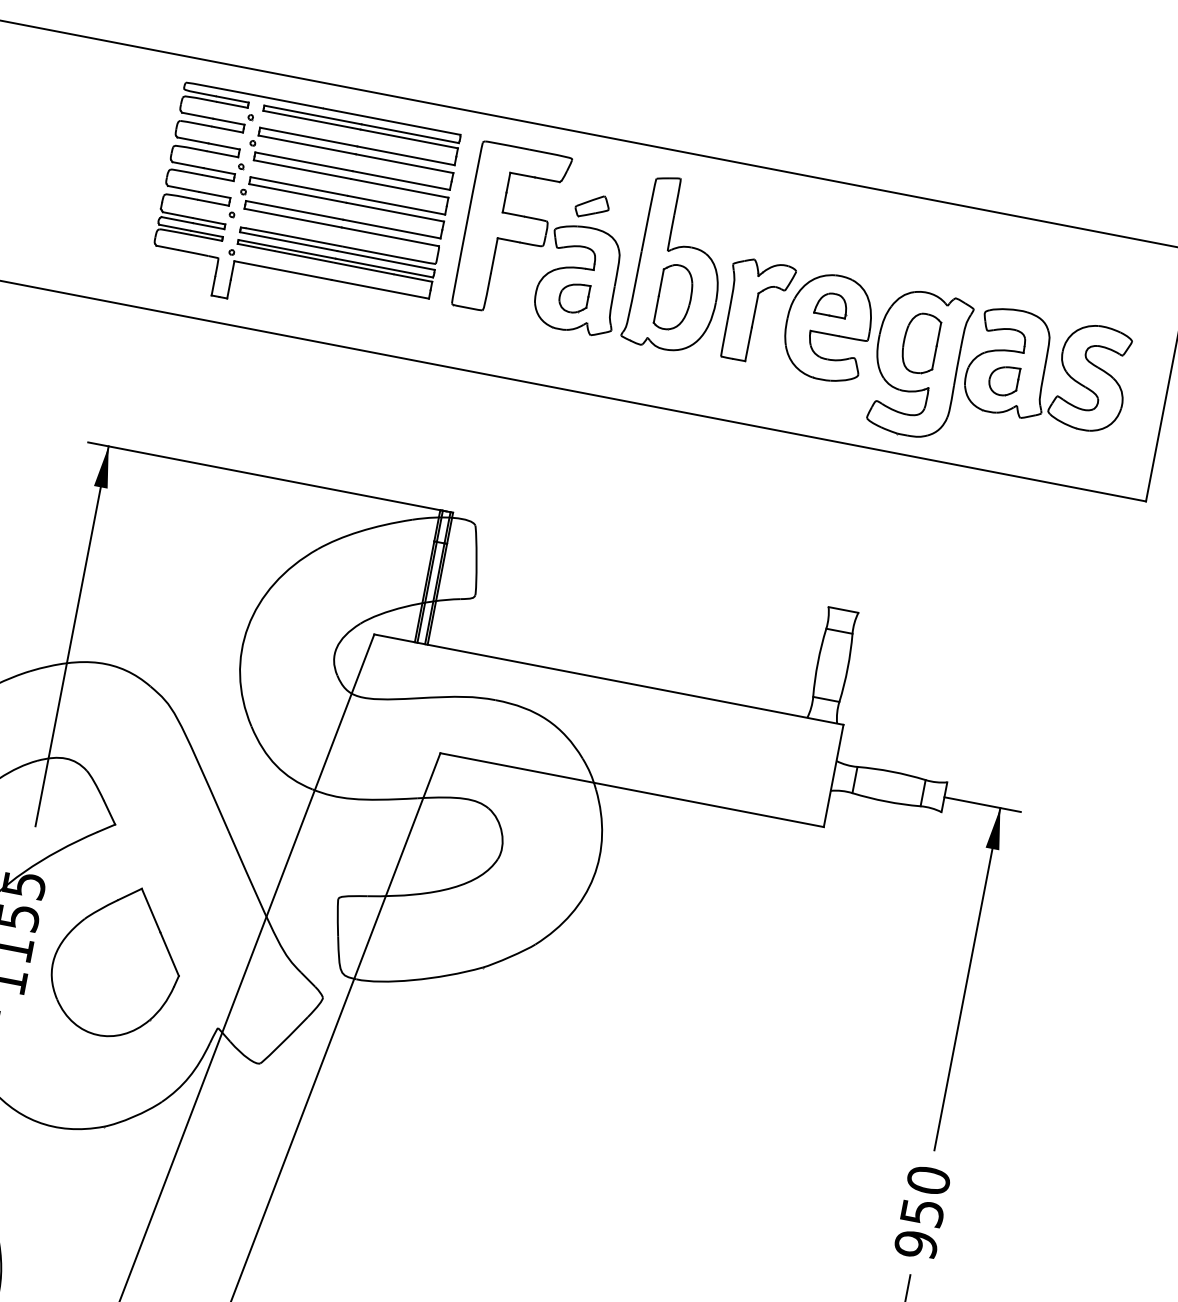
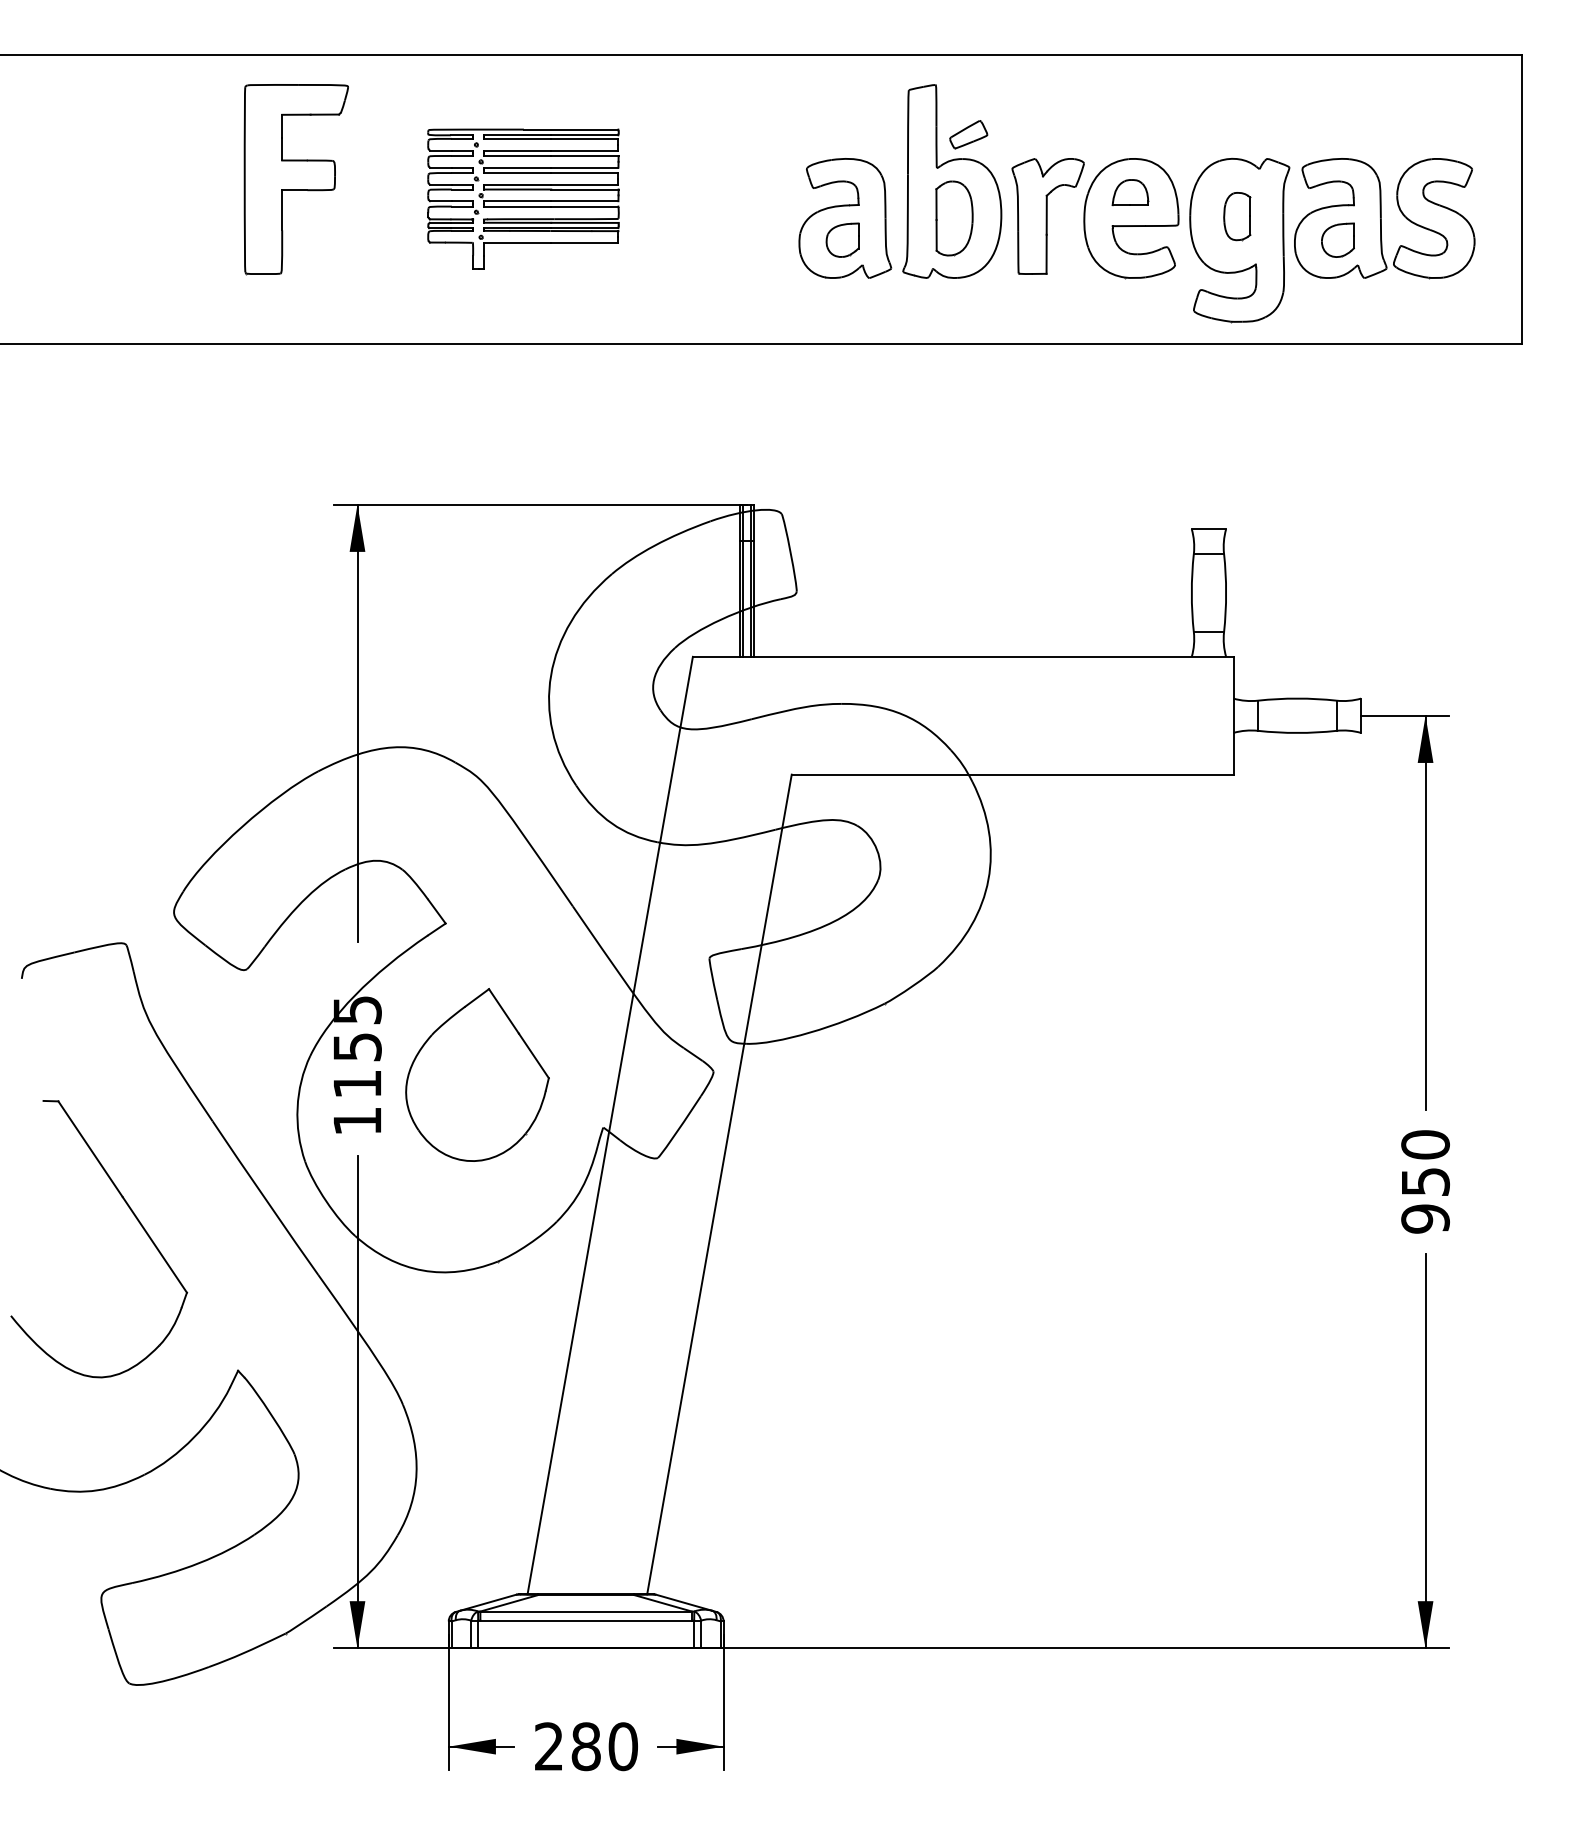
part: (592, 206) -> (968, 134), moved
part: (303, 208) -> (523, 198), size x0.6
part: (511, 231) -> (295, 179), moved
part: (919, 343) -> (1236, 216), size x0.7

